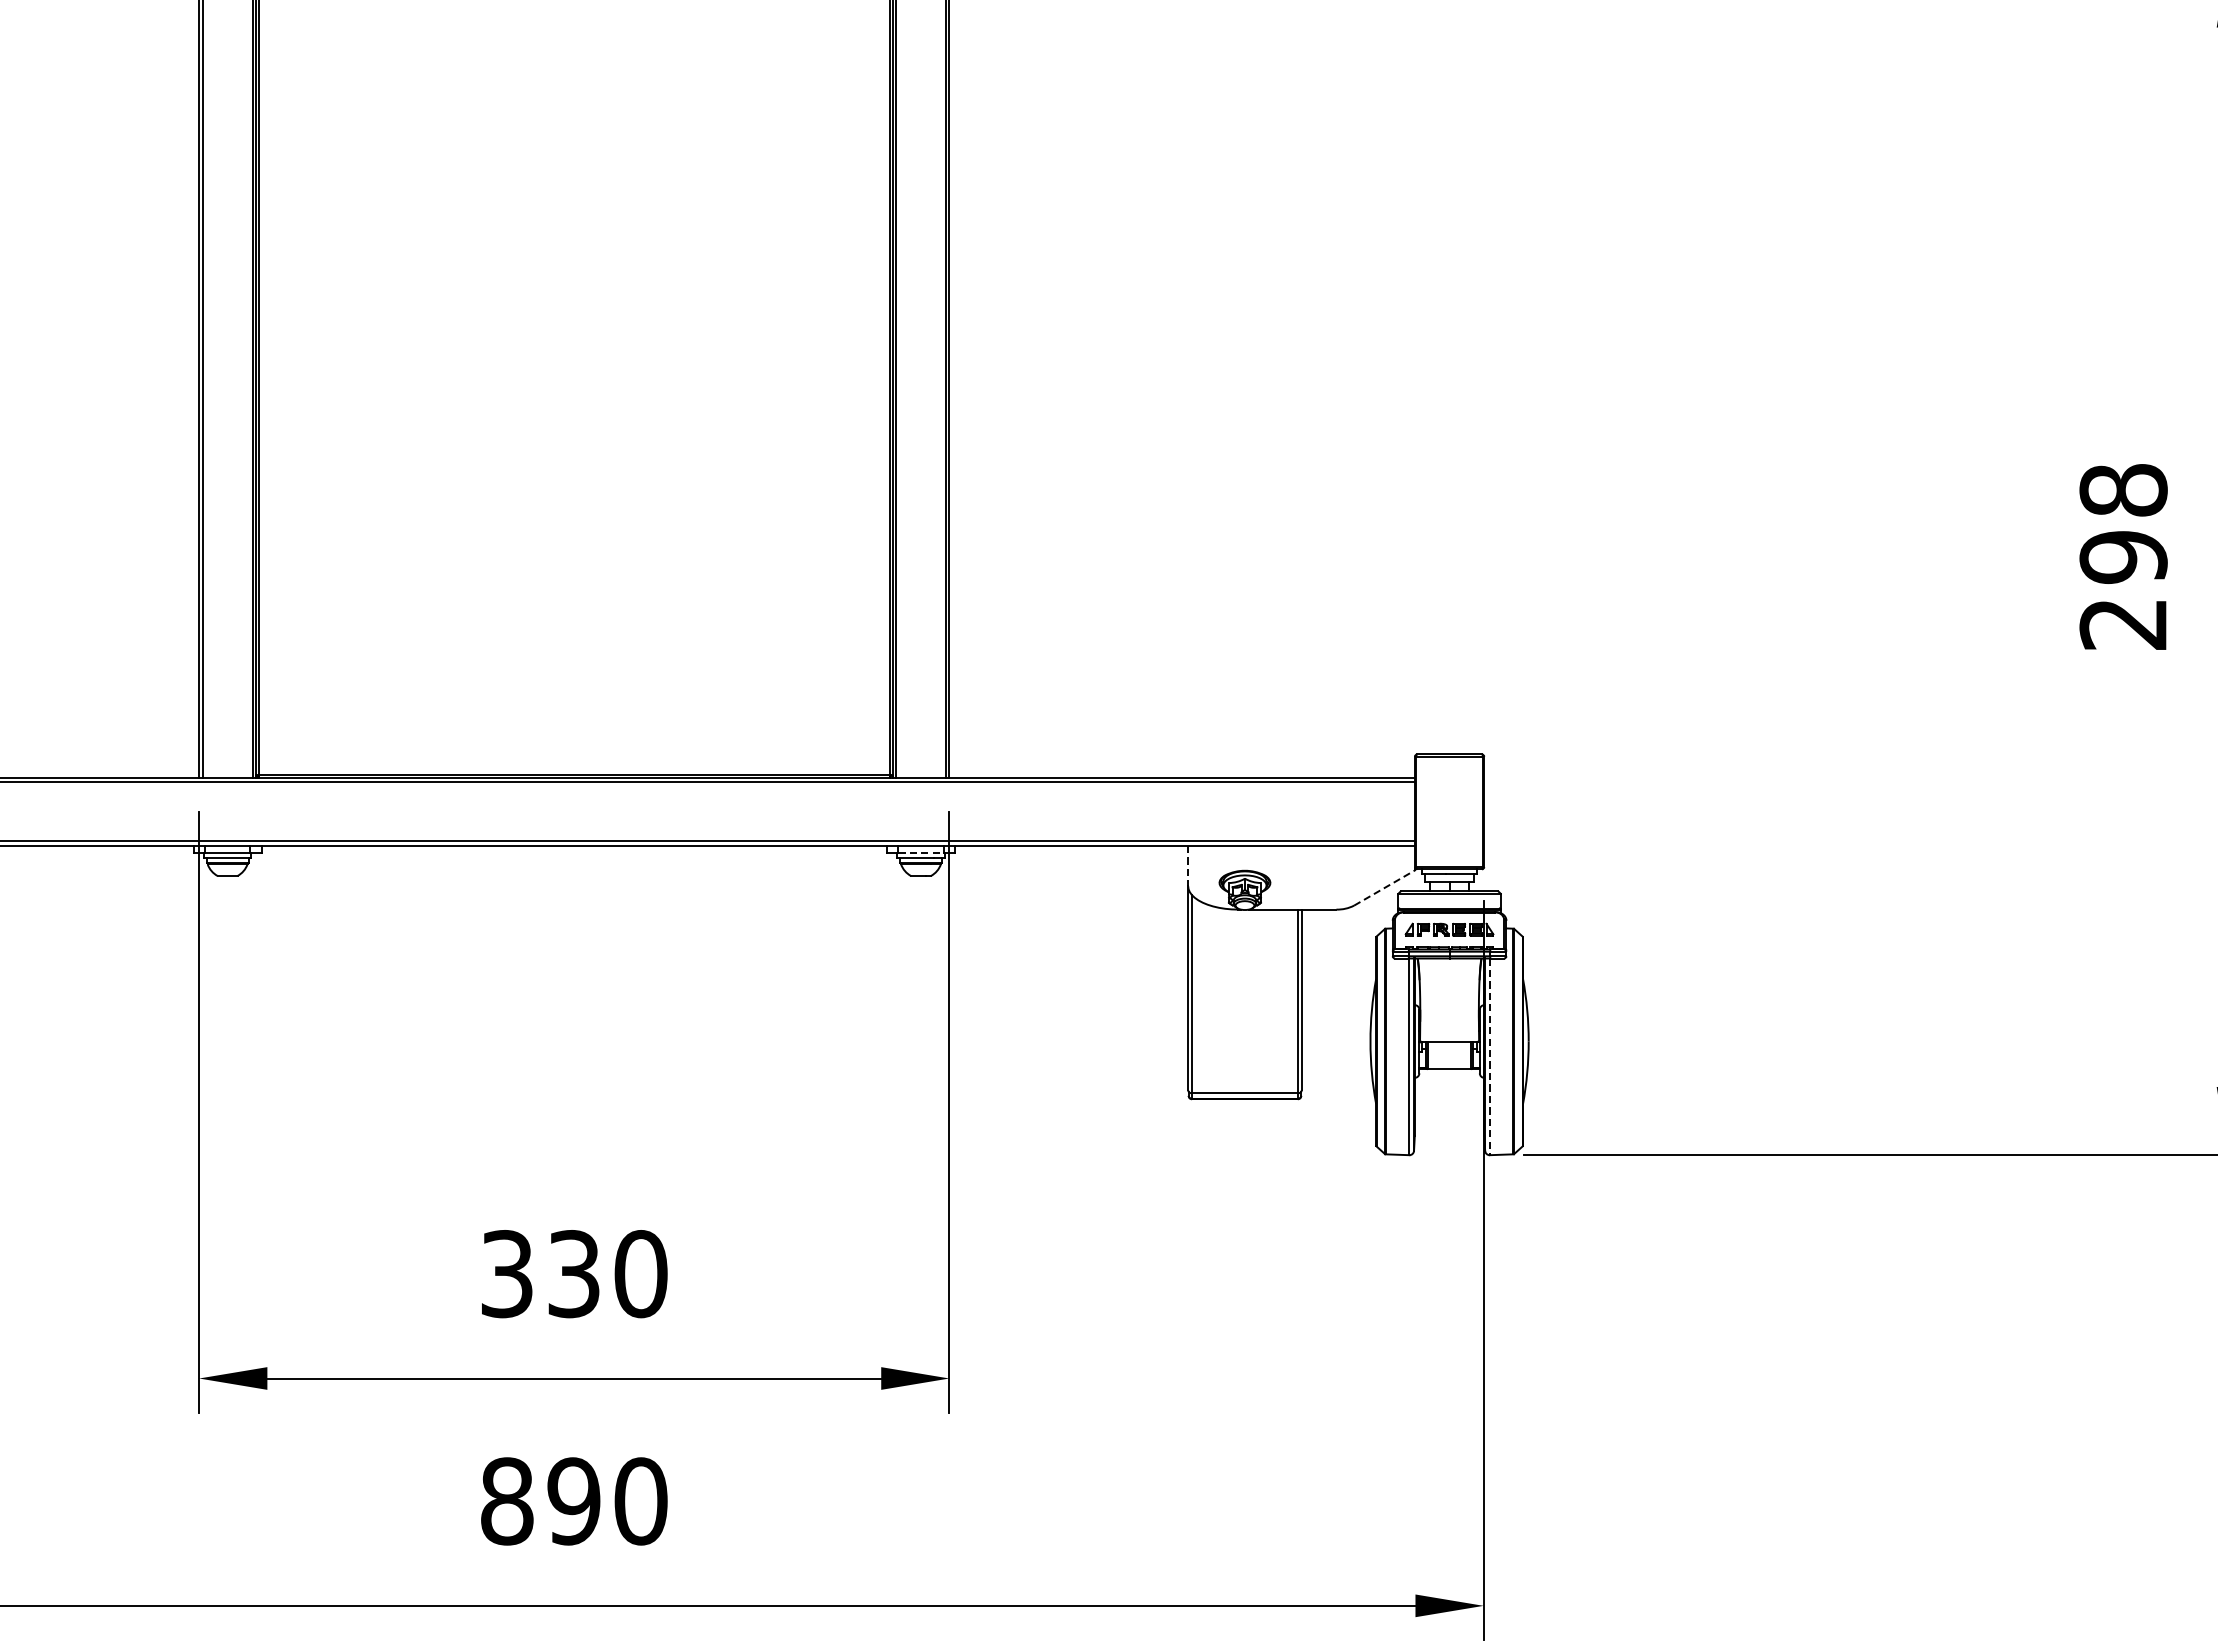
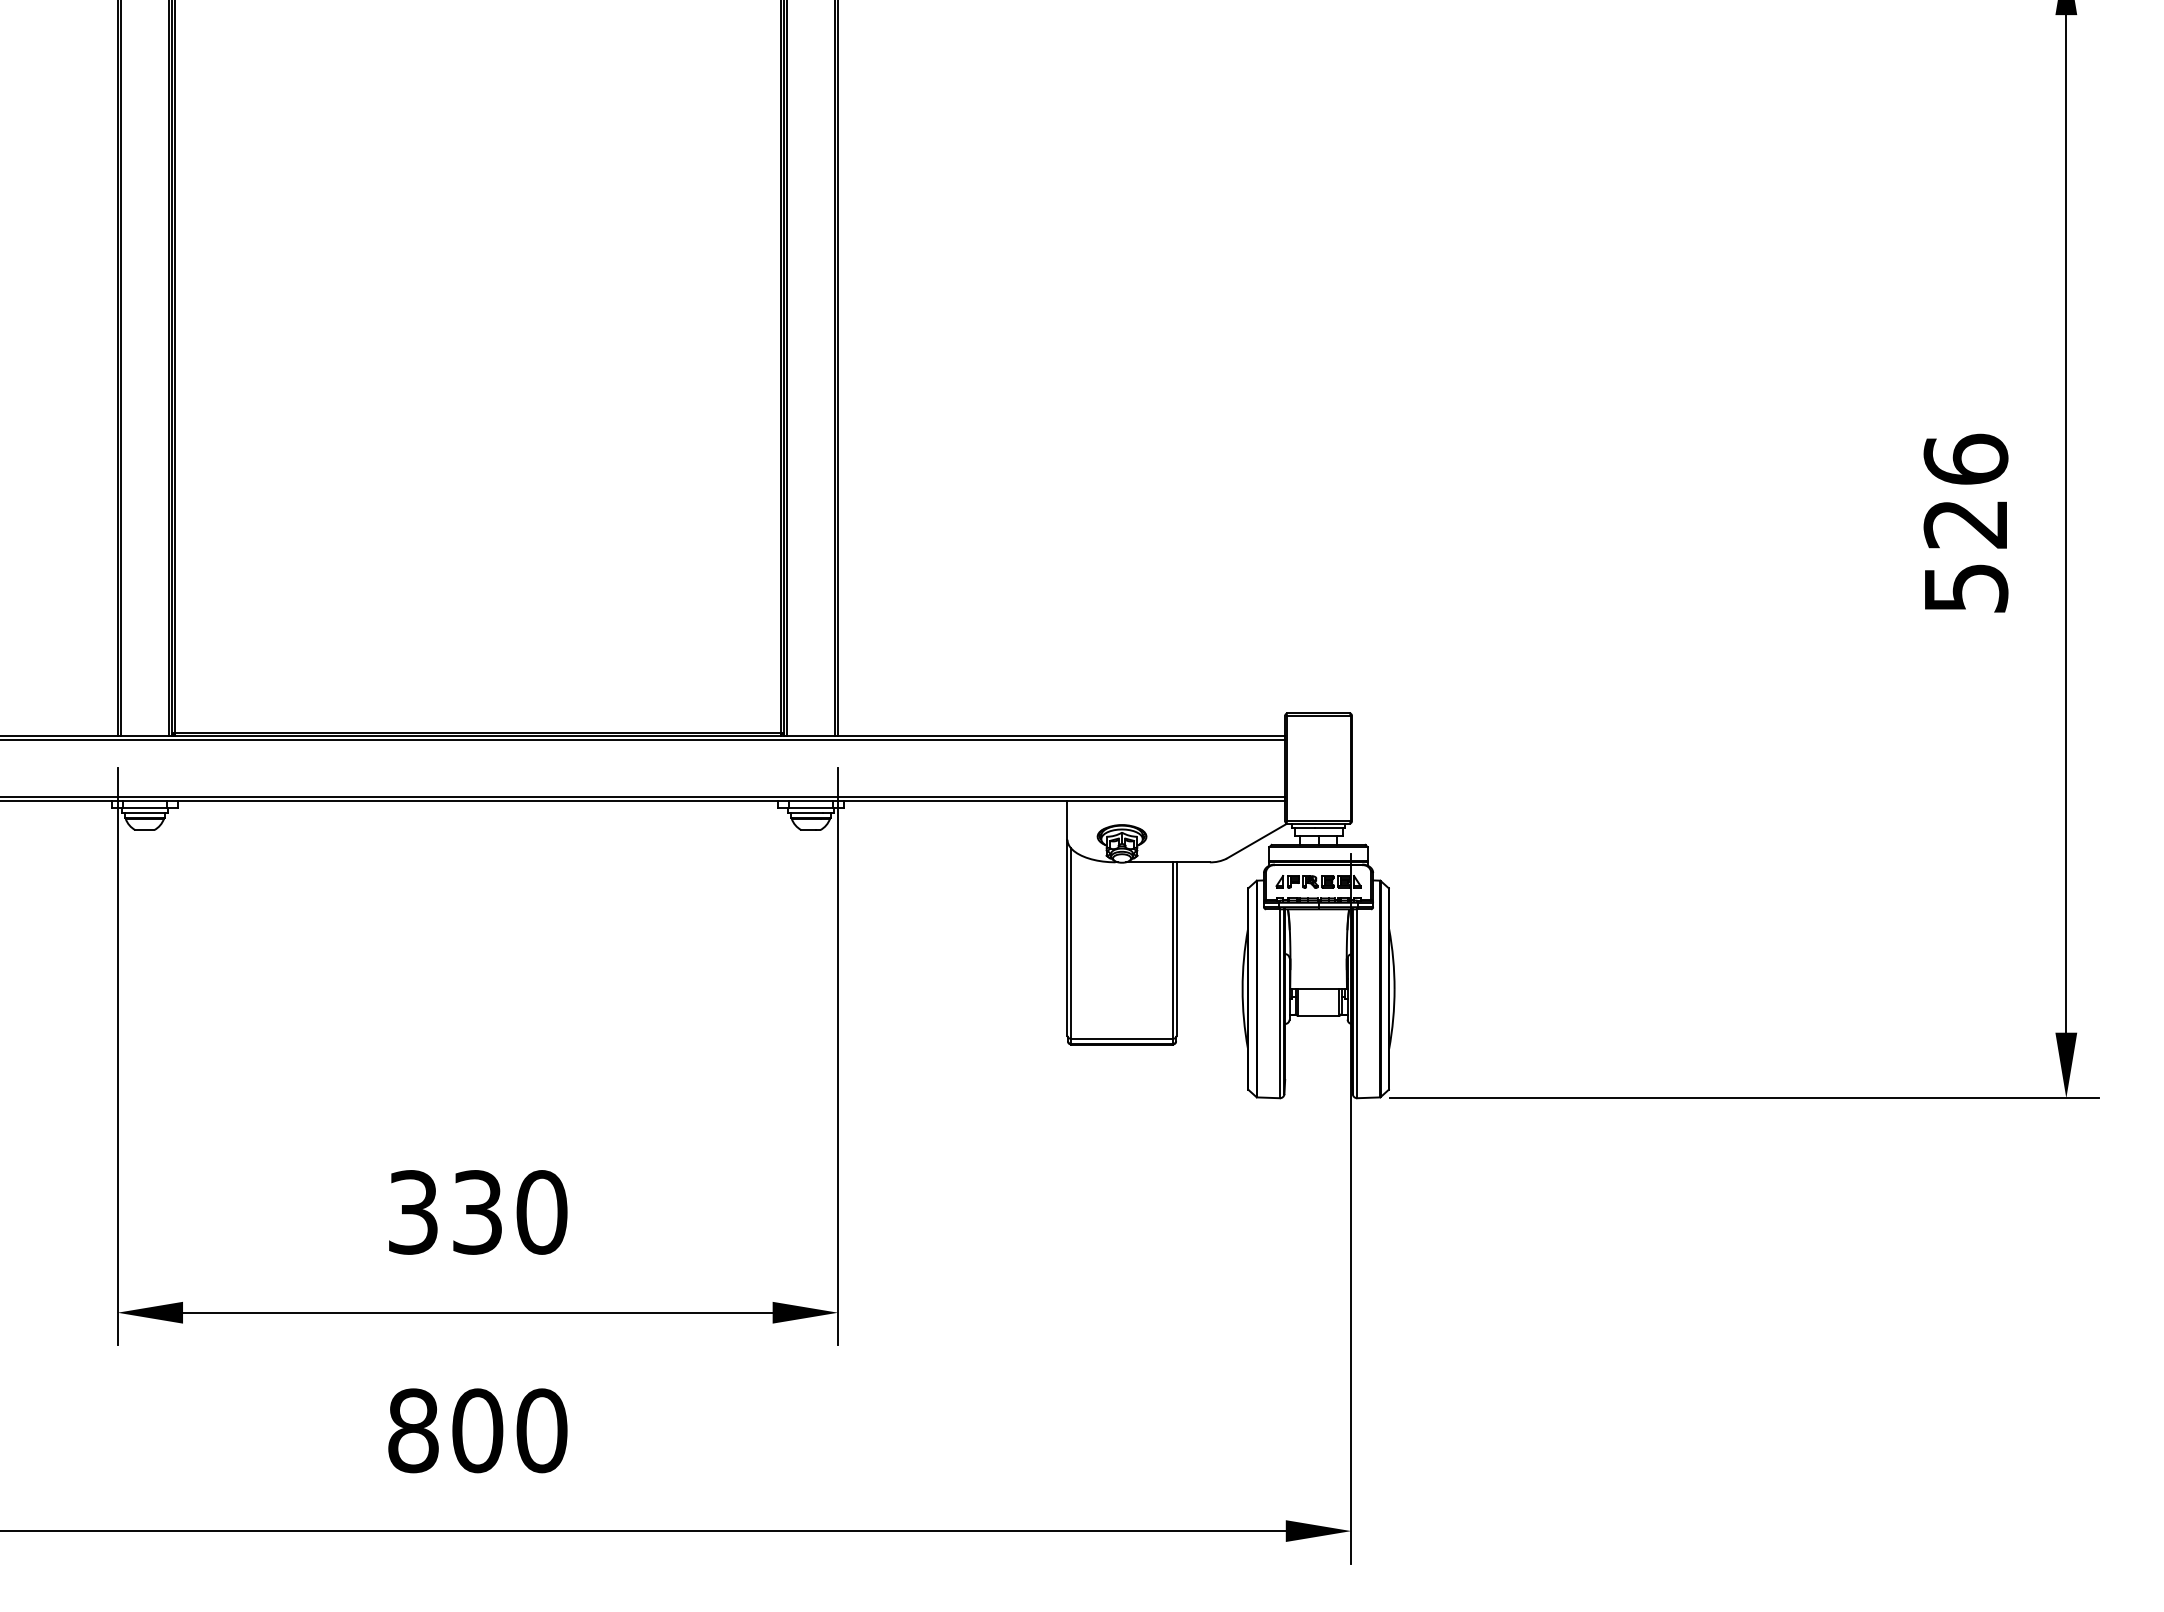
text: (2123, 555) -> (1965, 522), 298 -> 526
line: (920, 853) -> (810, 808), dashed -> solid
line: (1188, 867) -> (1067, 821), dashed -> solid
line: (1384, 887) -> (1256, 841), dashed -> solid
line: (1490, 1056) -> (1357, 1003), dashed -> solid
text: (573, 1501) -> (477, 1430), 890 -> 800

